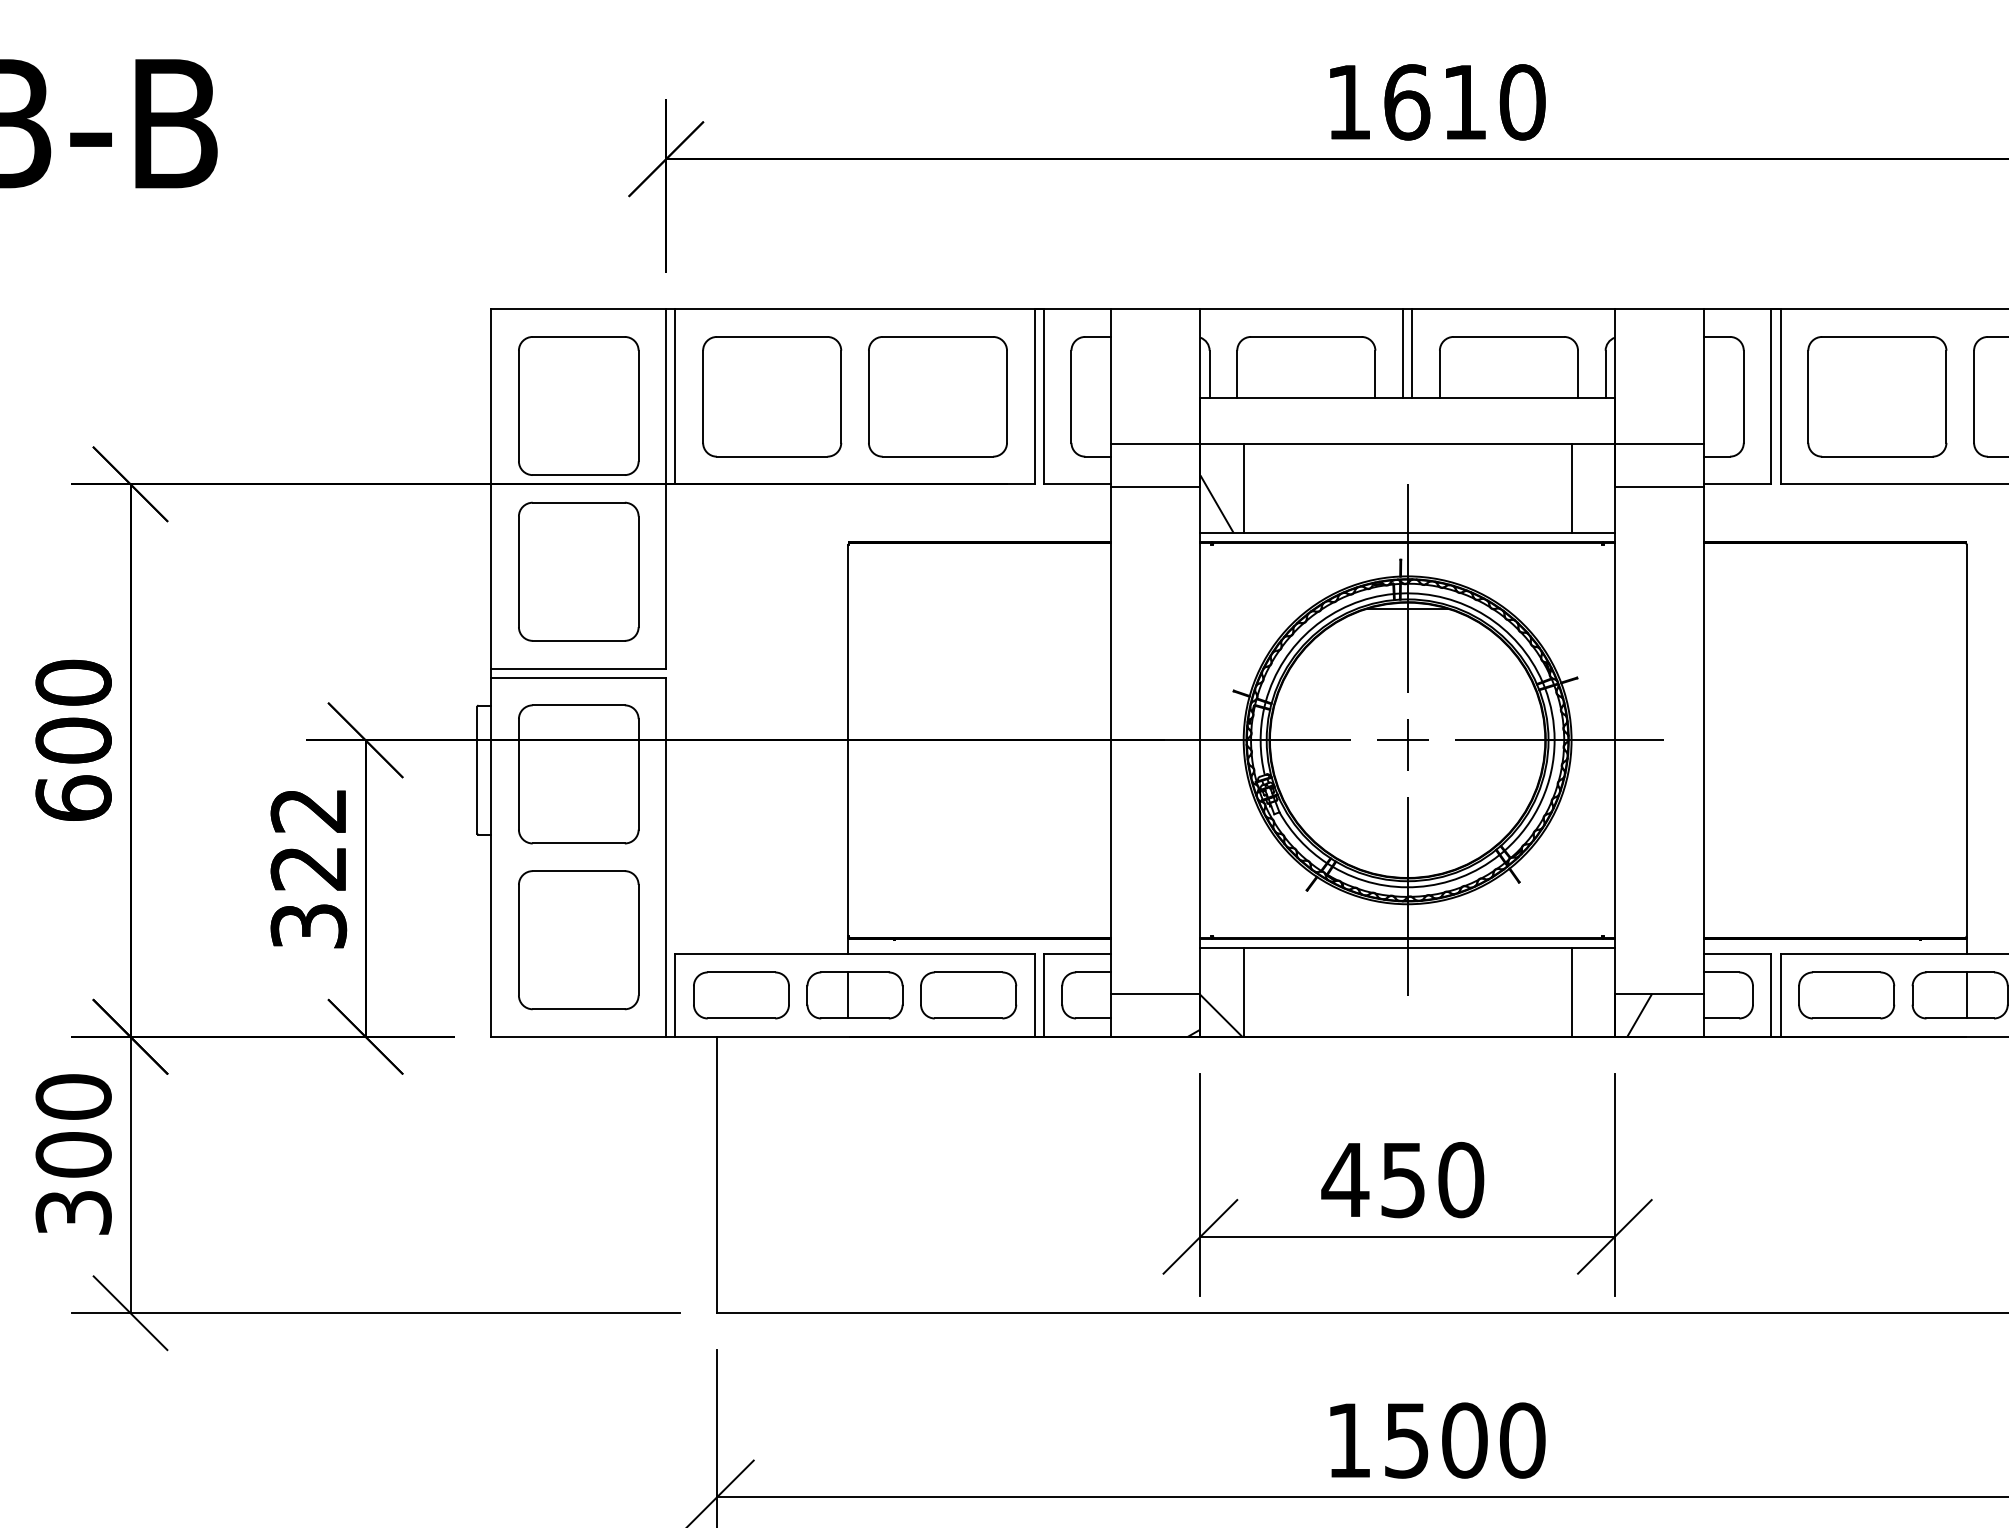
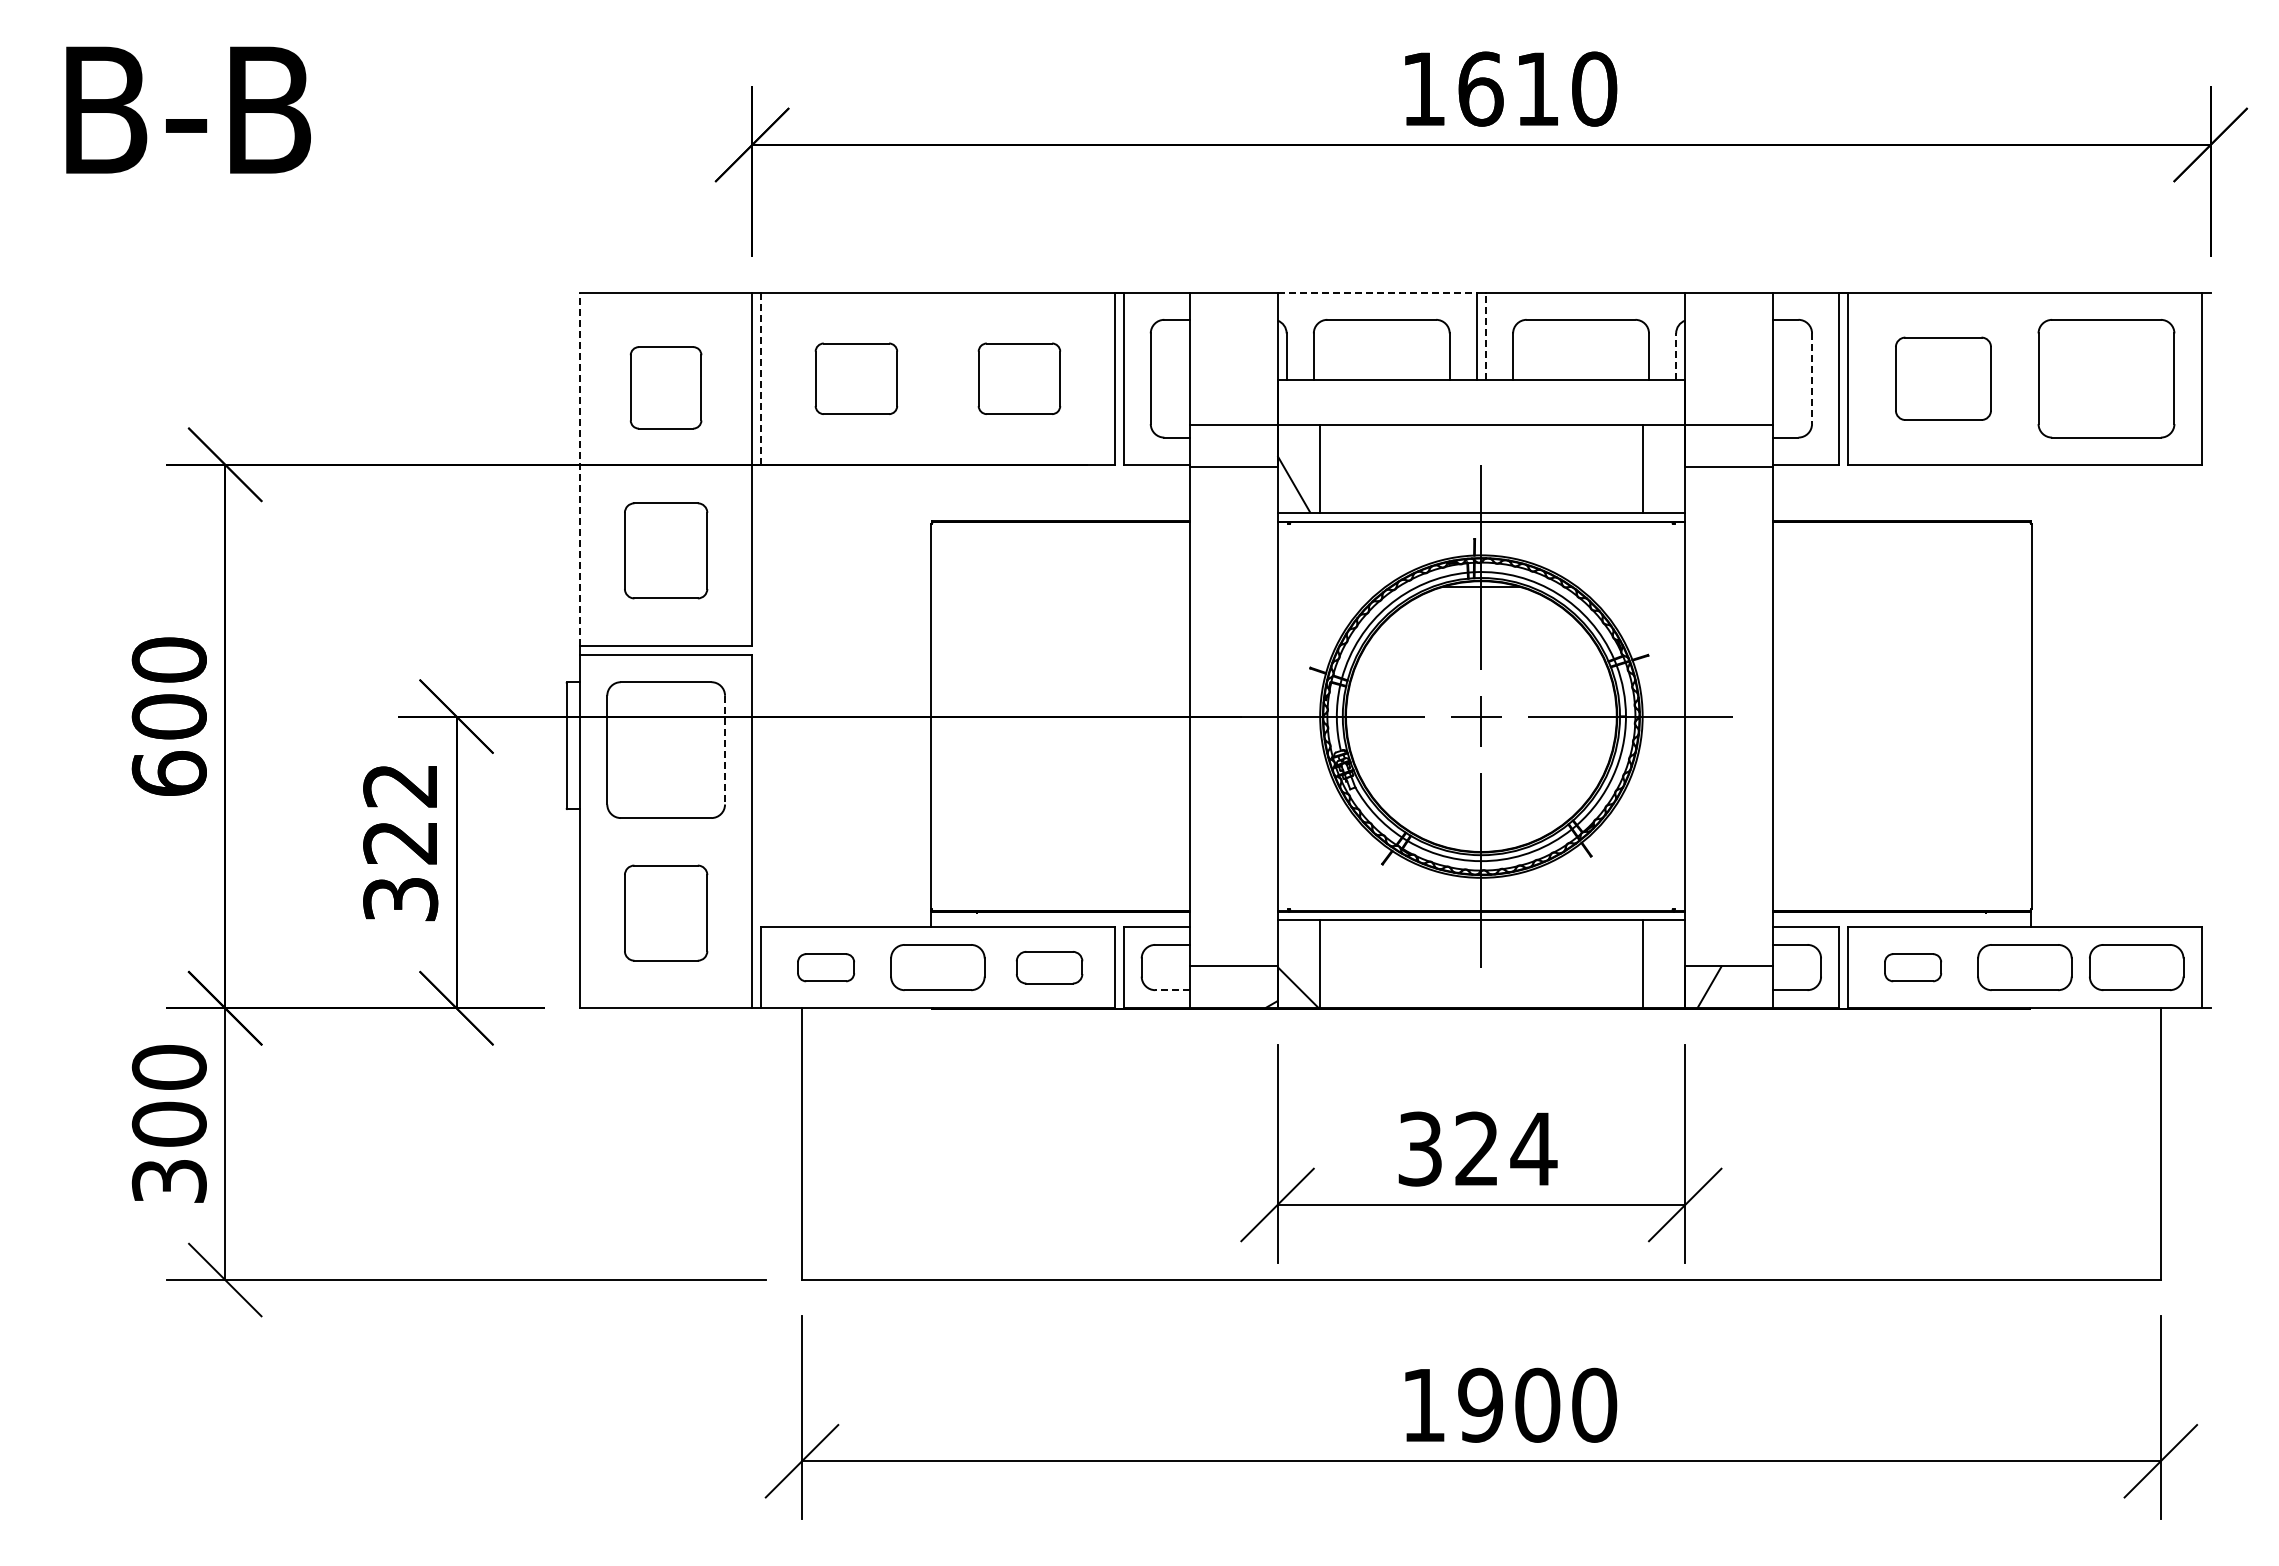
line: (1301, 309) -> (1377, 292), solid -> dashed
line: (1411, 352) -> (1485, 335), solid -> dashed
line: (1605, 374) -> (1676, 356), solid -> dashed
line: (675, 396) -> (761, 378), solid -> dashed
part: (772, 396) -> (856, 378), size x0.6
part: (938, 396) -> (1019, 378), size x0.6
part: (1877, 396) -> (1943, 378), size x0.7
line: (1744, 397) -> (1812, 379), solid -> dashed
part: (578, 405) -> (665, 387), size x0.6
line: (491, 489) -> (580, 469), solid -> dashed
part: (578, 571) -> (665, 550), size x0.7
line: (639, 774) -> (725, 750), solid -> dashed
part: (578, 939) -> (665, 912), size x0.7
part: (740, 995) -> (825, 967), size x0.6
line: (848, 995) -> (931, 967), removed
part: (968, 995) -> (1049, 967), size x0.7
part: (1845, 995) -> (1912, 967), size x0.6
line: (1966, 995) -> (2031, 967), removed
line: (1093, 1018) -> (1172, 990), solid -> dashed
text: (1402, 1179) -> (1476, 1148), 450 -> 324
text: (1406, 1439) -> (1480, 1404), 1500 -> 1900

